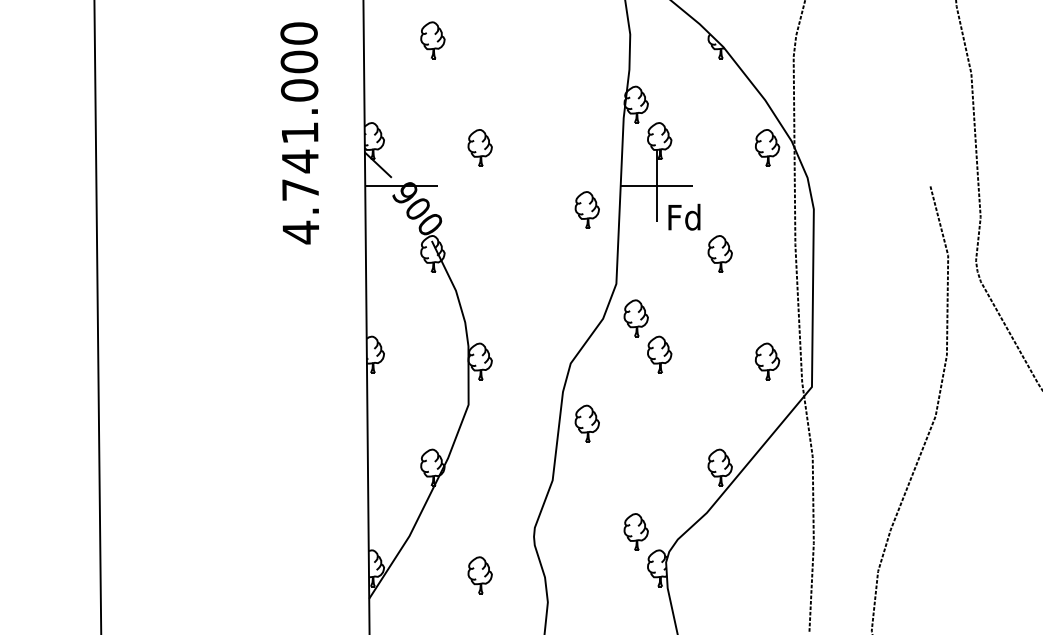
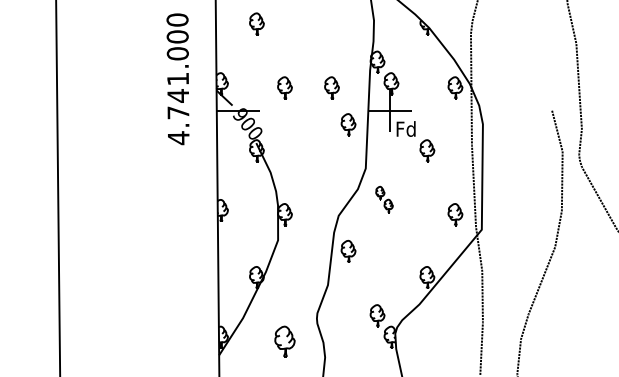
part: (558, 147) -> (331, 87), added
part: (647, 336) -> (384, 199), size x0.6
part: (479, 573) -> (284, 340), size x1.4

